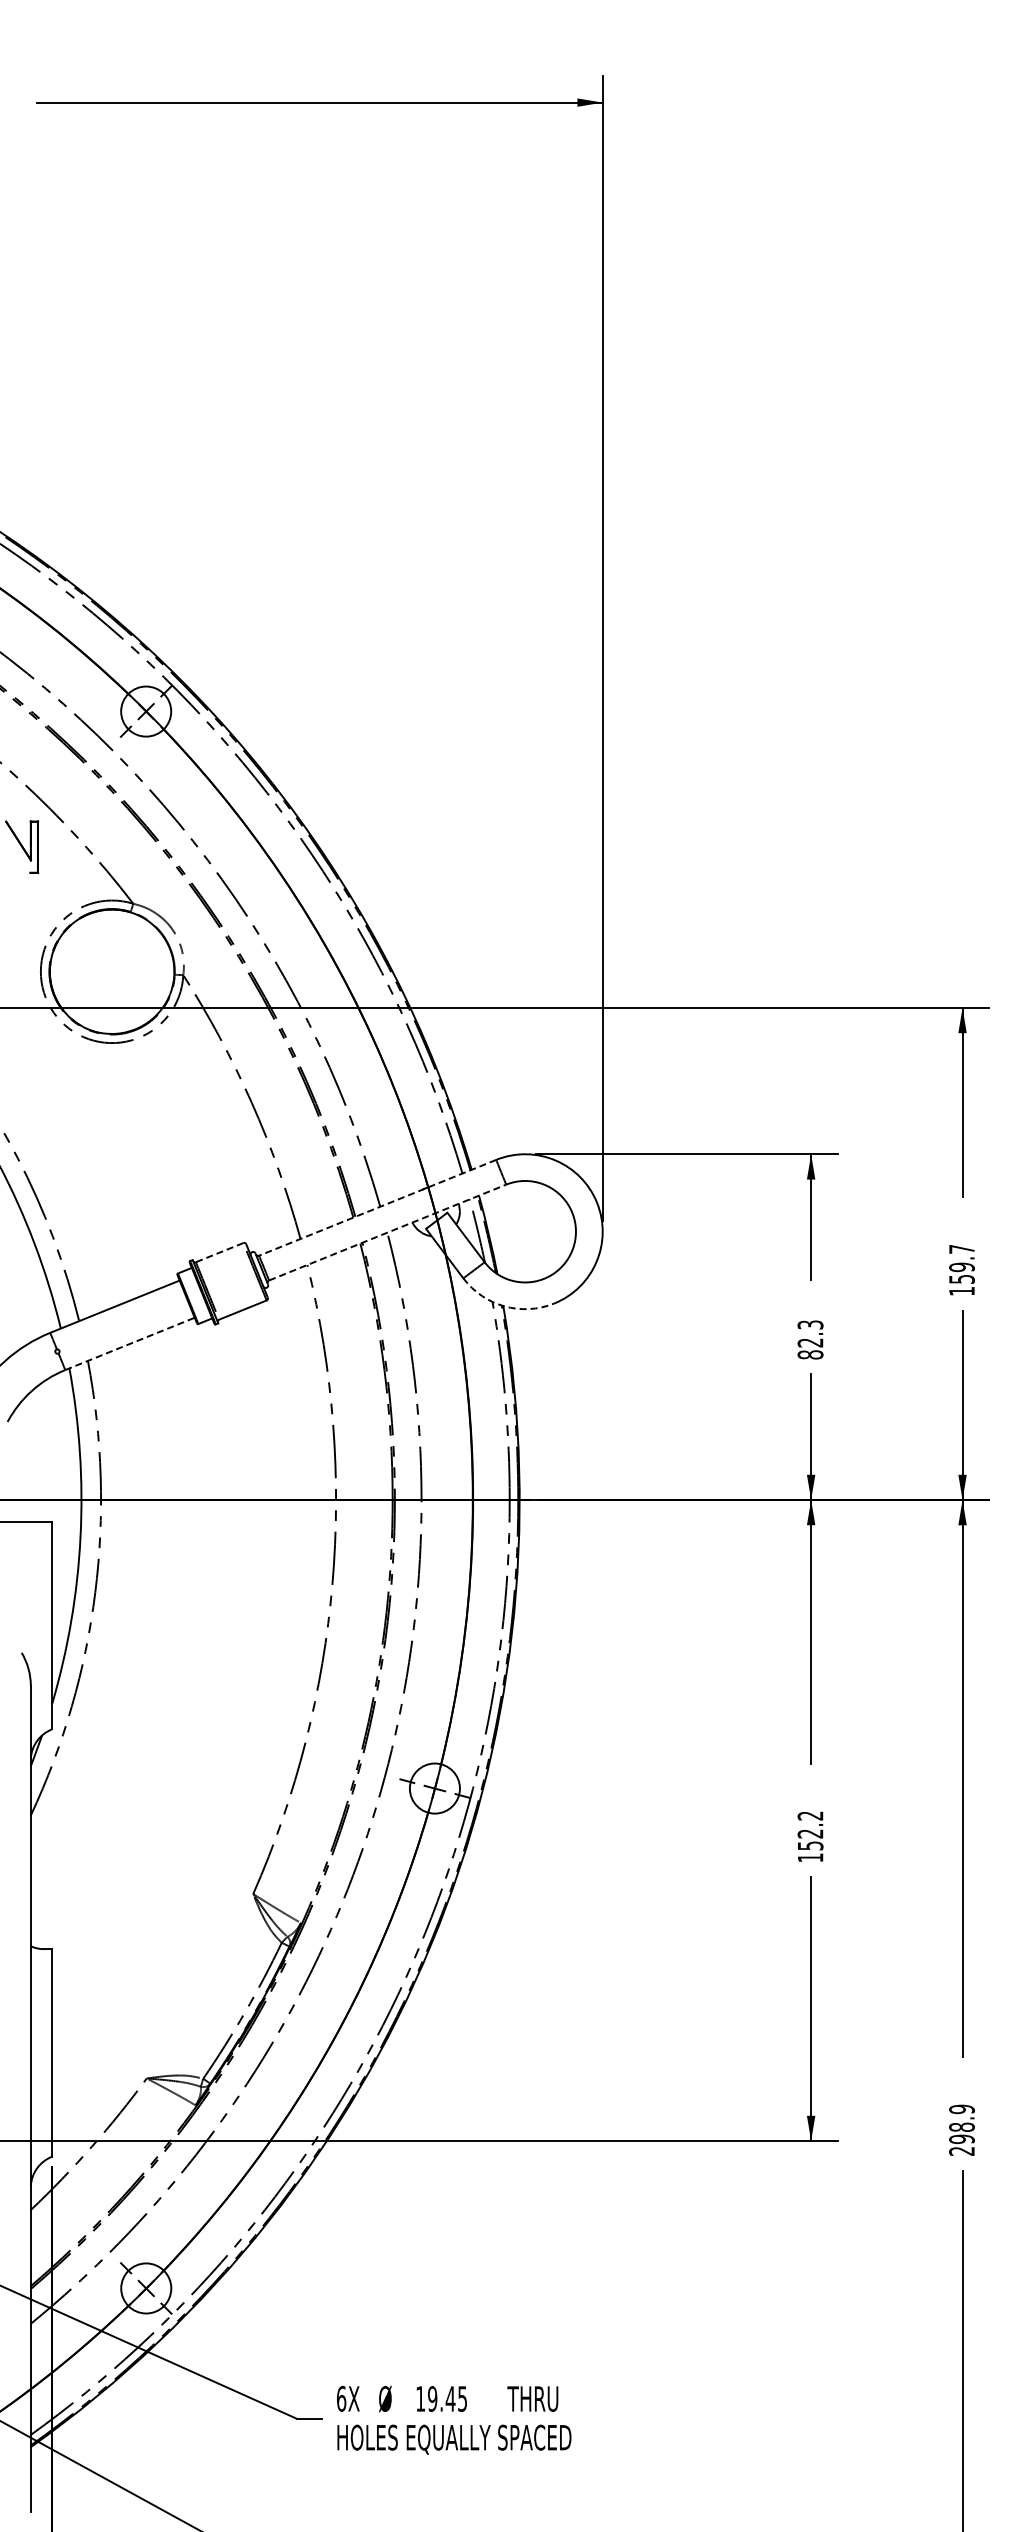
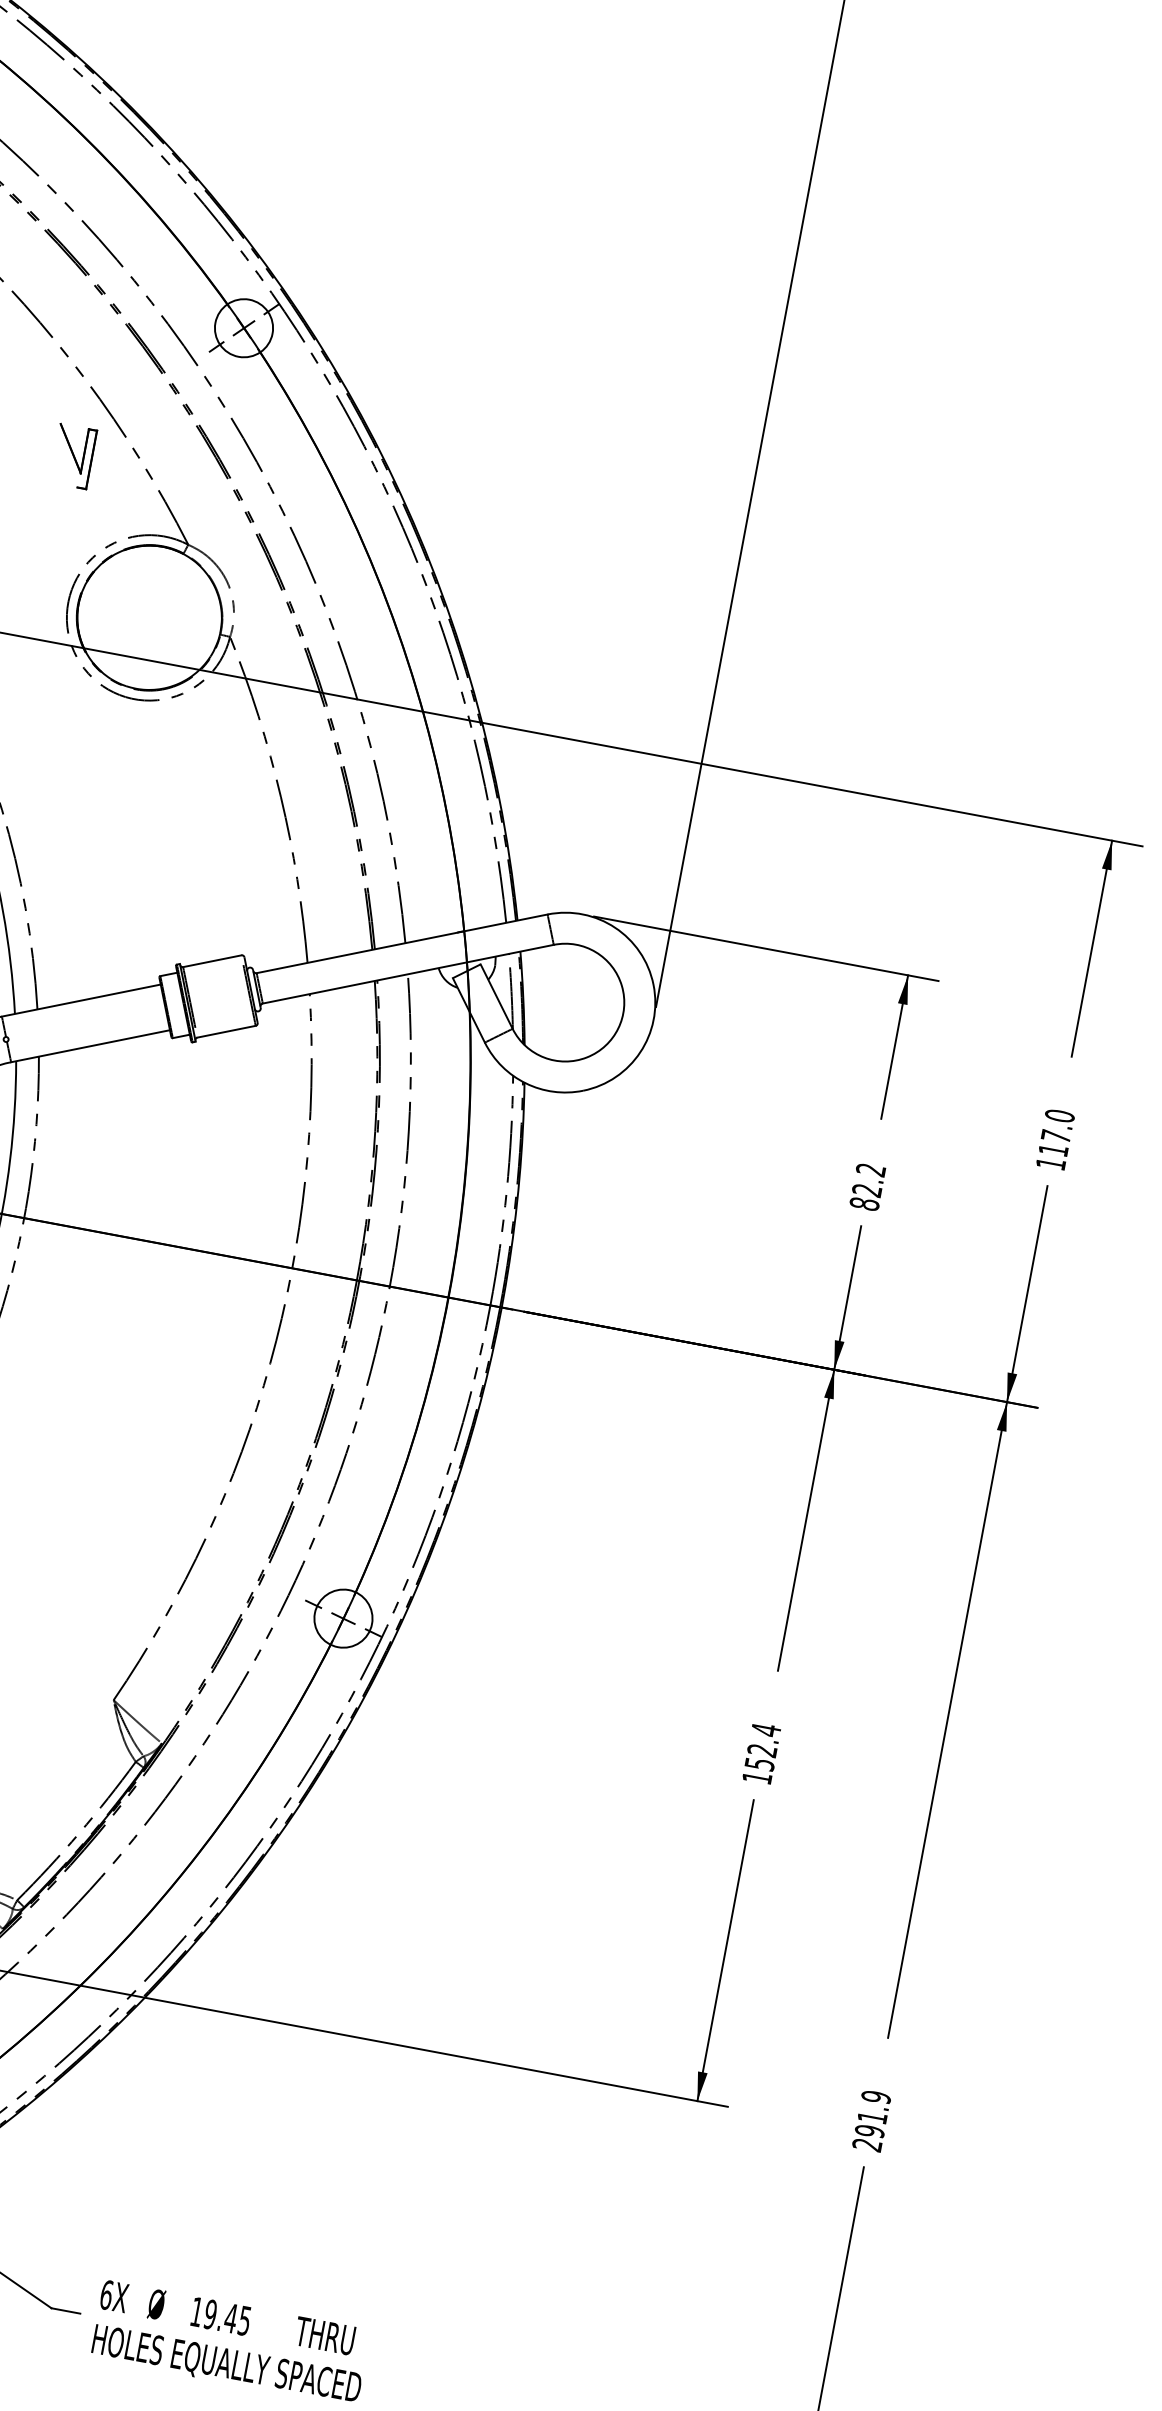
line: (377, 1207) -> (402, 943), dashed -> solid
line: (387, 1232) -> (408, 974), dashed -> solid
line: (219, 1252) -> (212, 961), dashed -> solid
text: (961, 1263) -> (1056, 1132), 159.7 -> 117.0
arc: (504, 1306) -> (525, 1083), dashed -> solid
text: (810, 1324) -> (871, 1169), 82.3 -> 82.2
line: (130, 1343) -> (91, 1045), dashed -> solid
text: (810, 1815) -> (766, 1729), 152.2 -> 152.4
text: (961, 2126) -> (872, 2116), 298.9 -> 291.9

